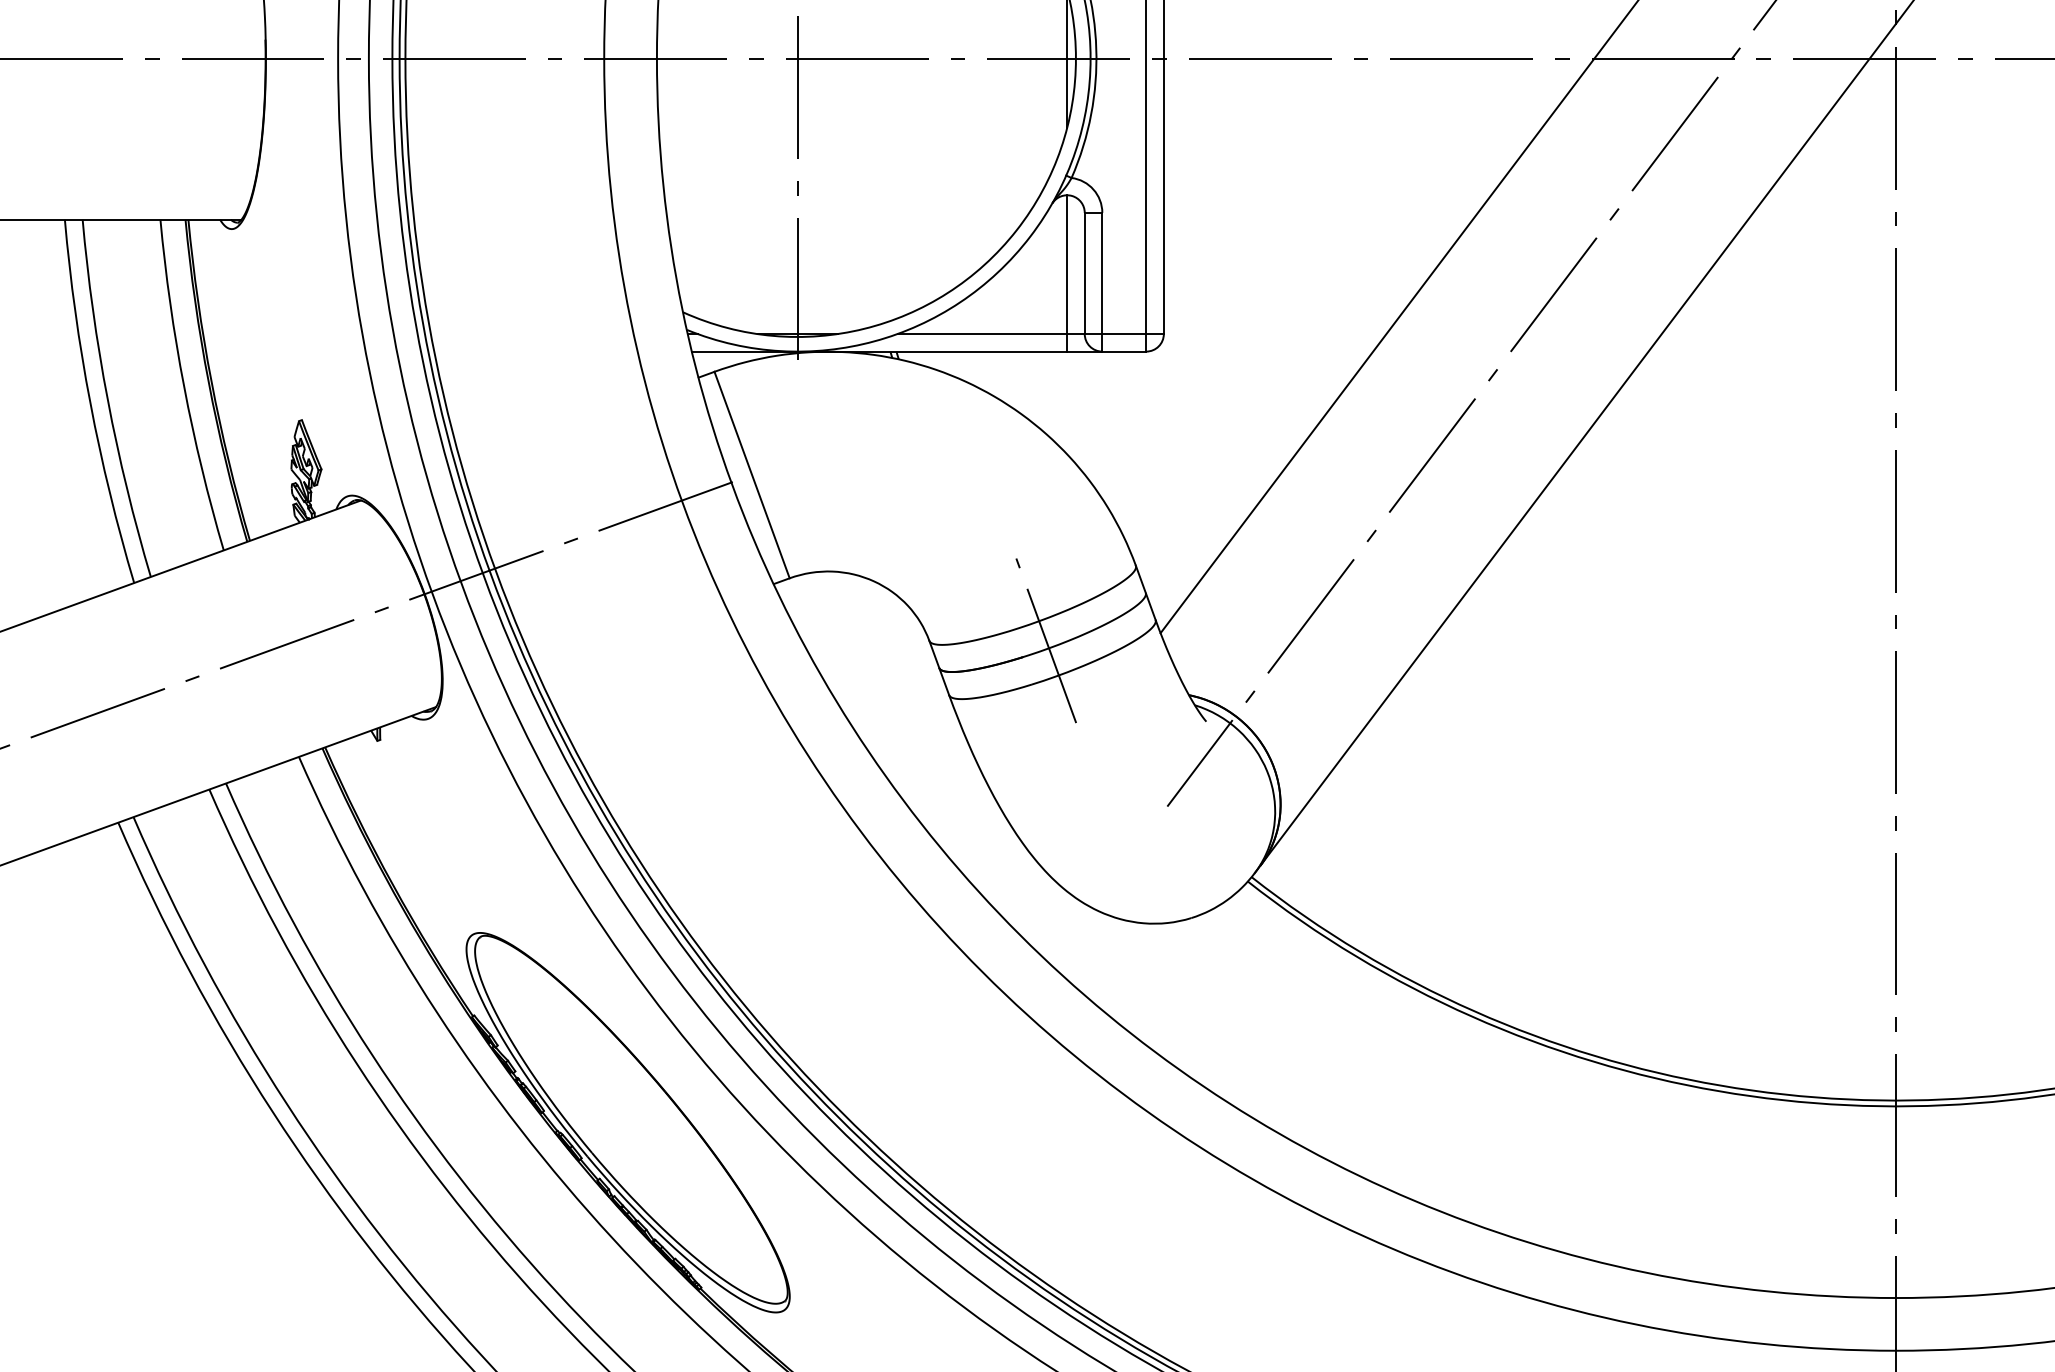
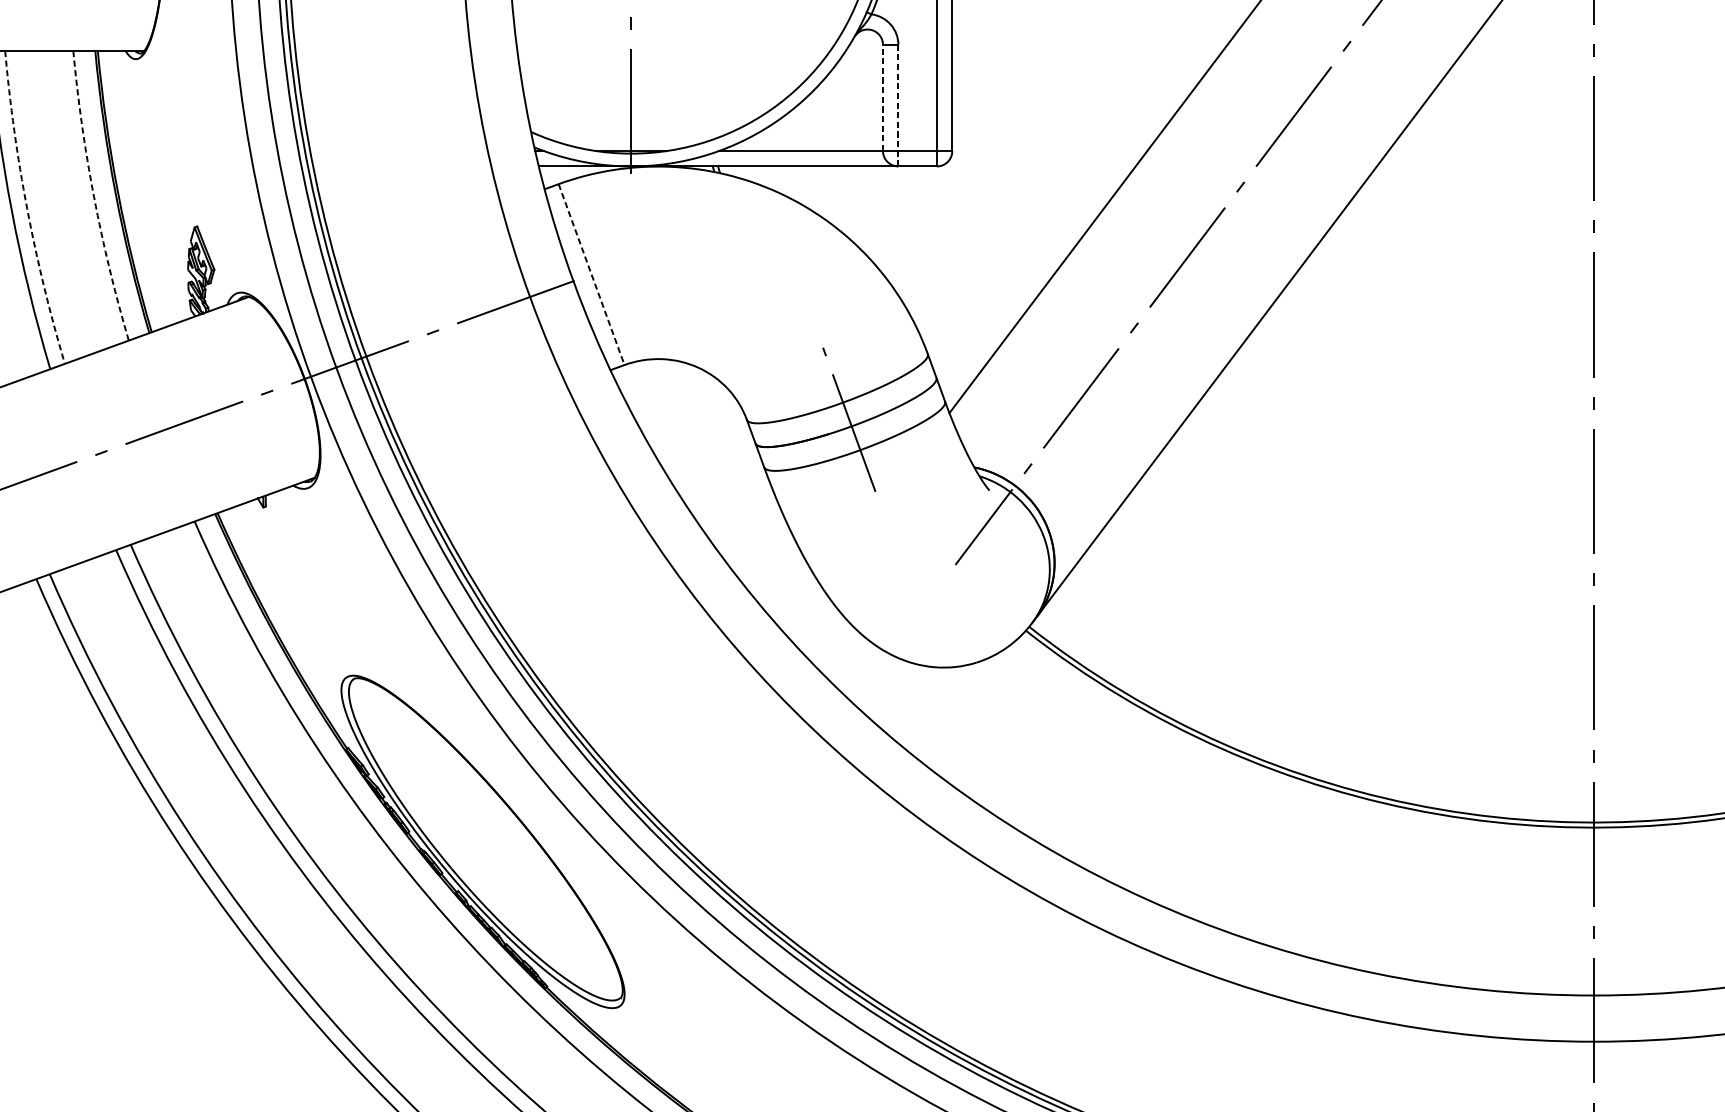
line: (1067, 273) -> (867, 98), removed
line: (1084, 273) -> (882, 98), solid -> dashed
line: (1102, 281) -> (898, 105), solid -> dashed
arc: (184, 386) -> (94, 197), solid -> dashed
arc: (107, 400) -> (26, 209), solid -> dashed
line: (752, 475) -> (591, 274), solid -> dashed

